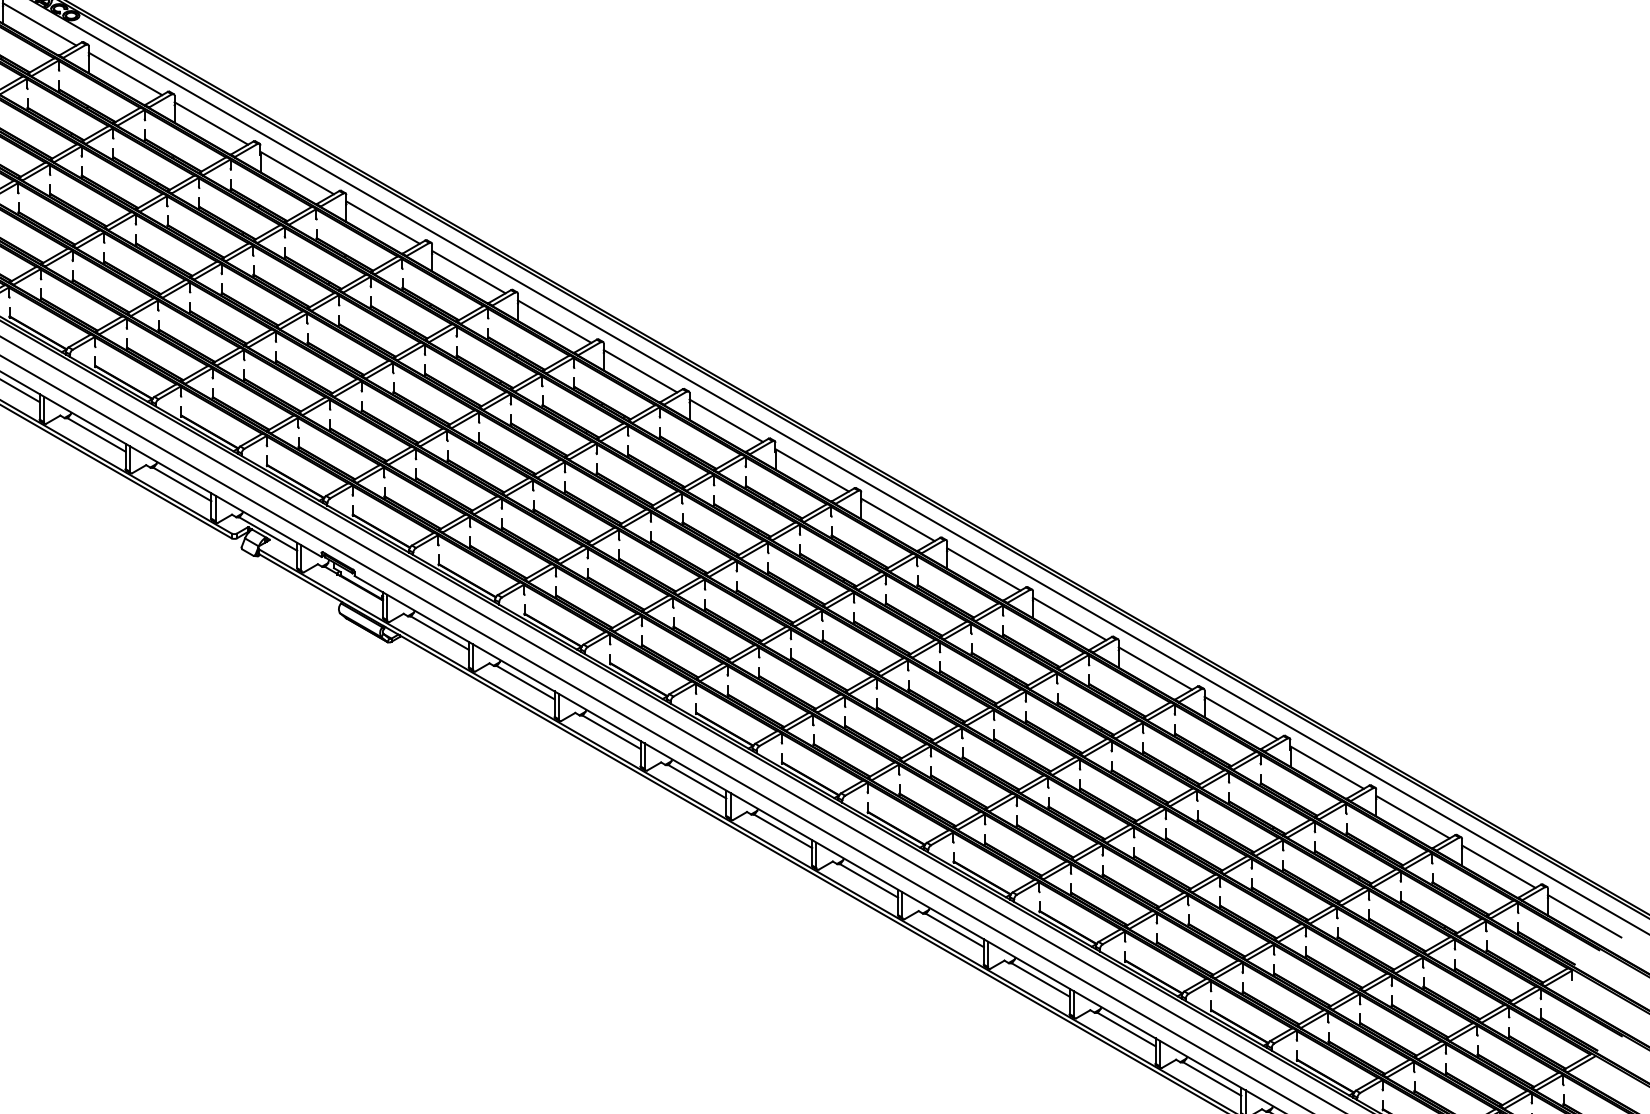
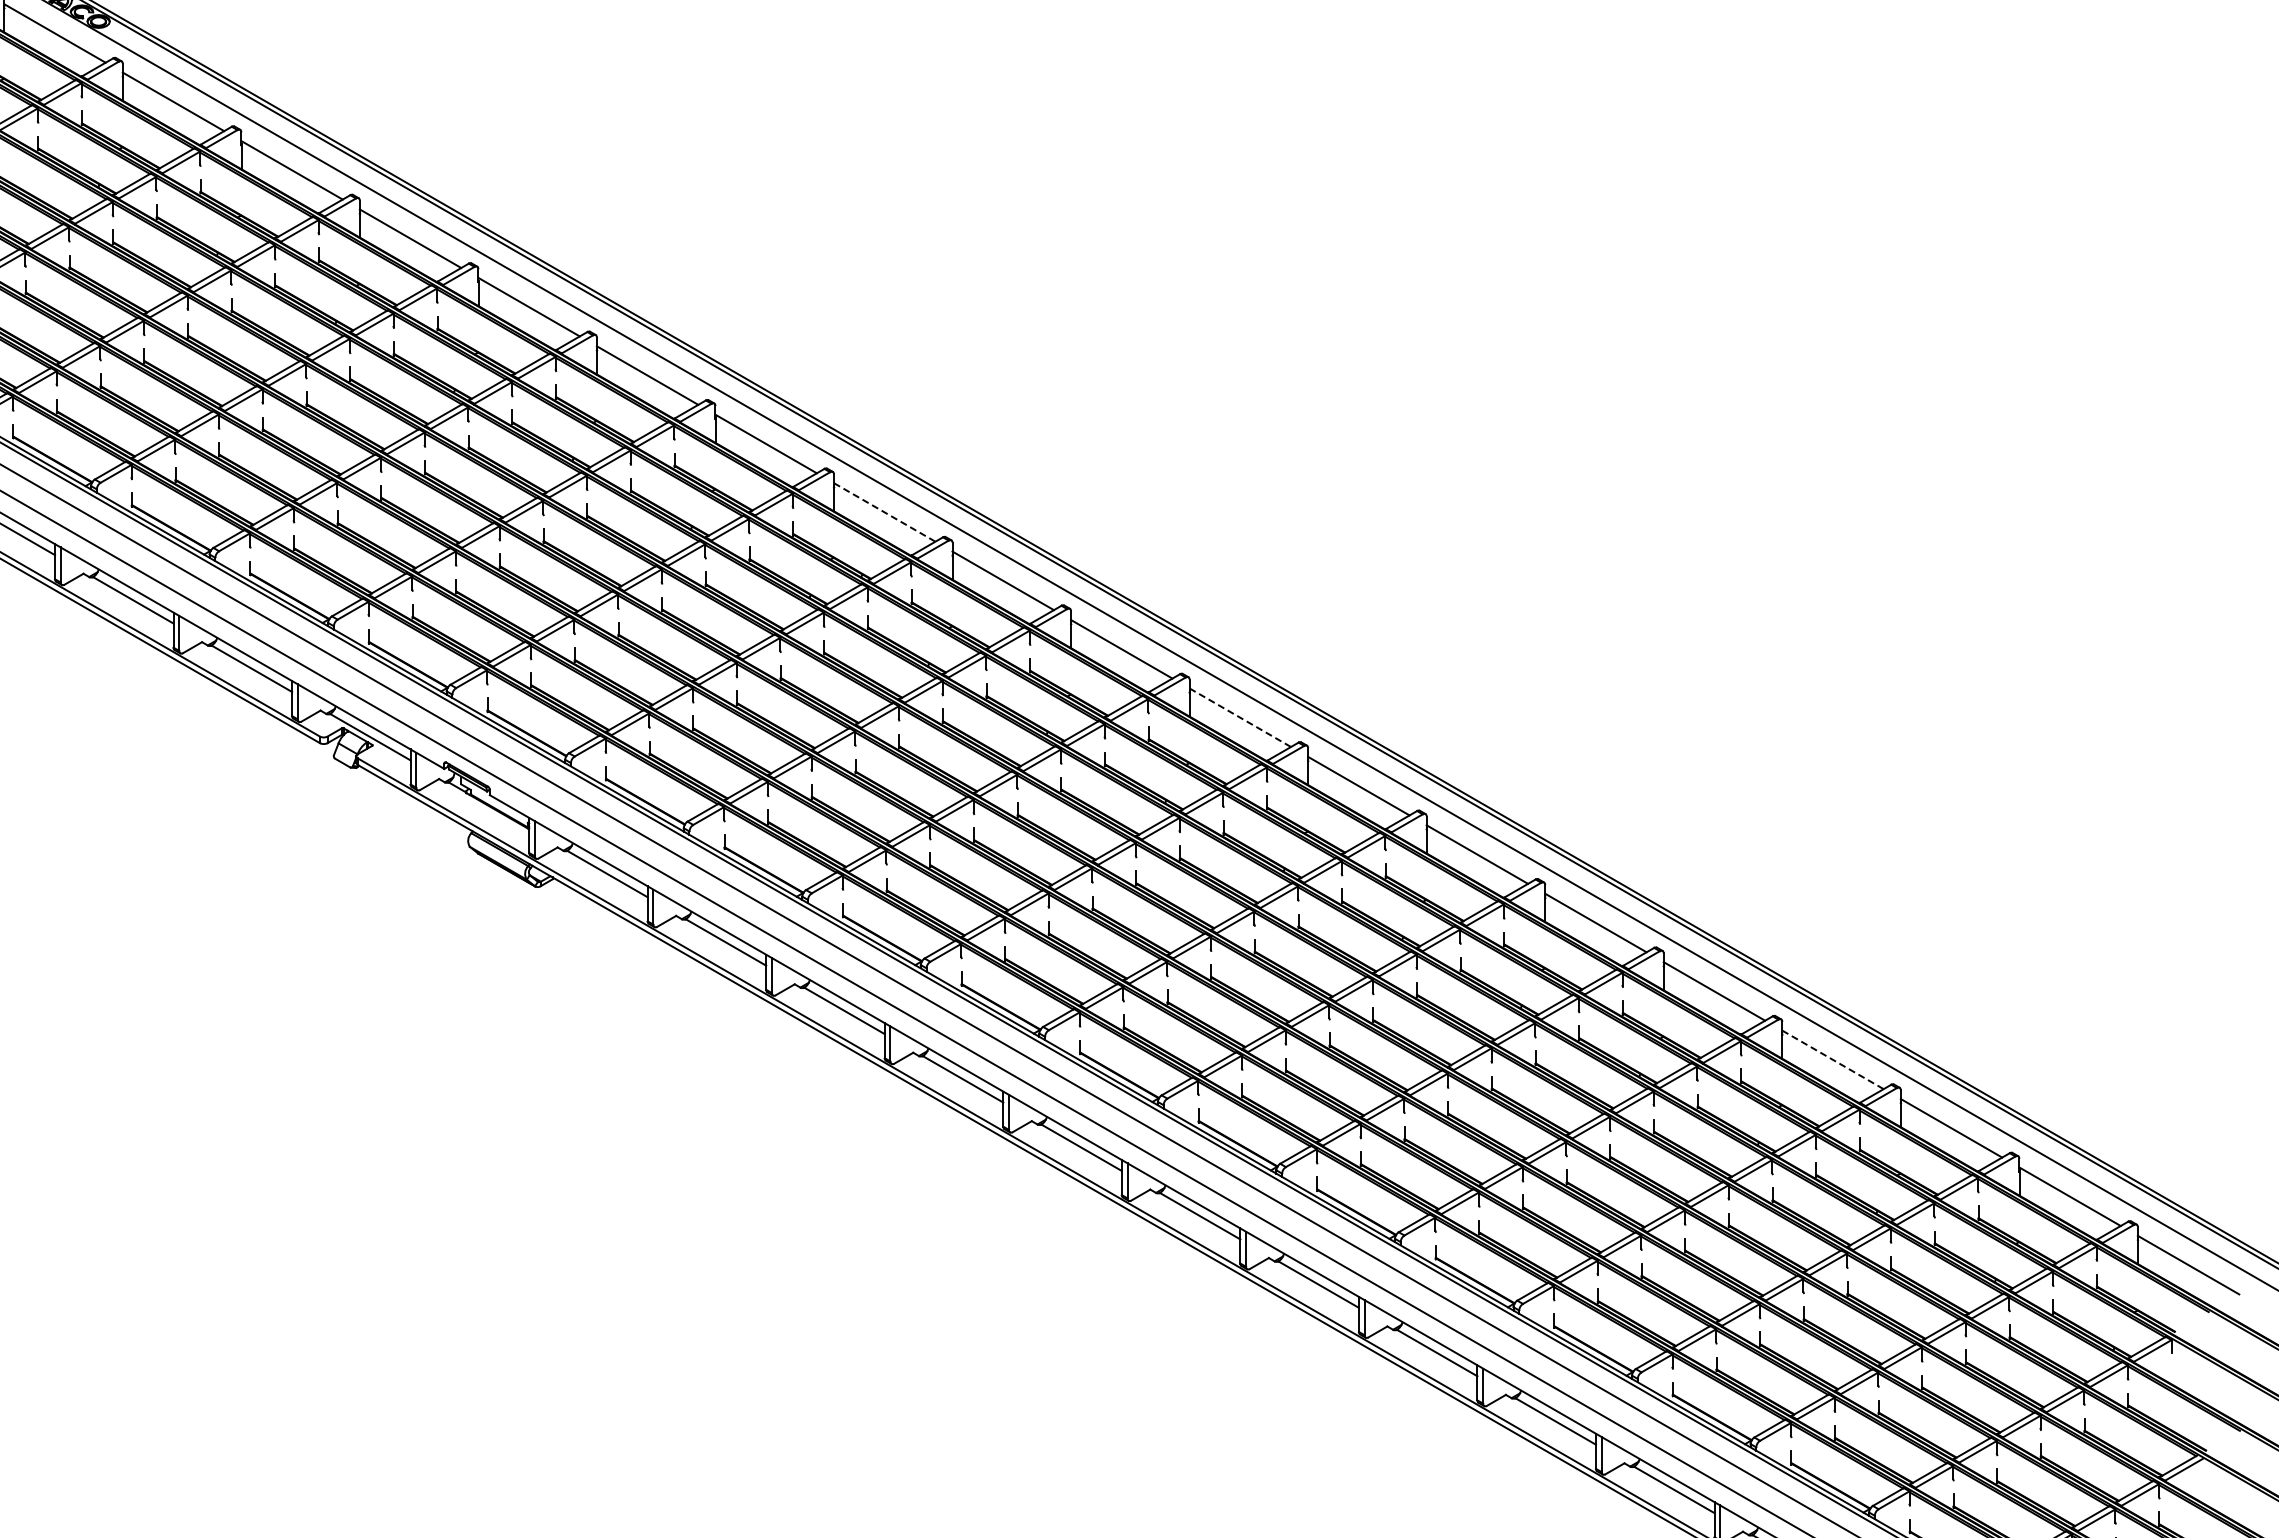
line: (640, 371) -> (884, 512), solid -> dashed
line: (898, 519) -> (1240, 717), solid -> dashed
line: (1326, 767) -> (1832, 1059), solid -> dashed

